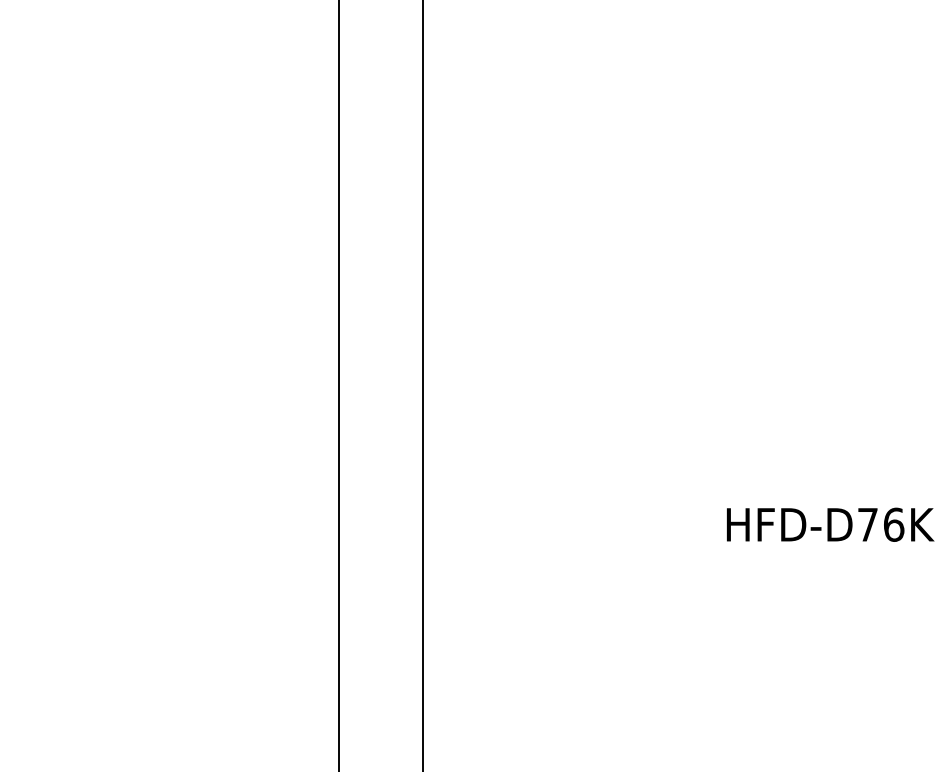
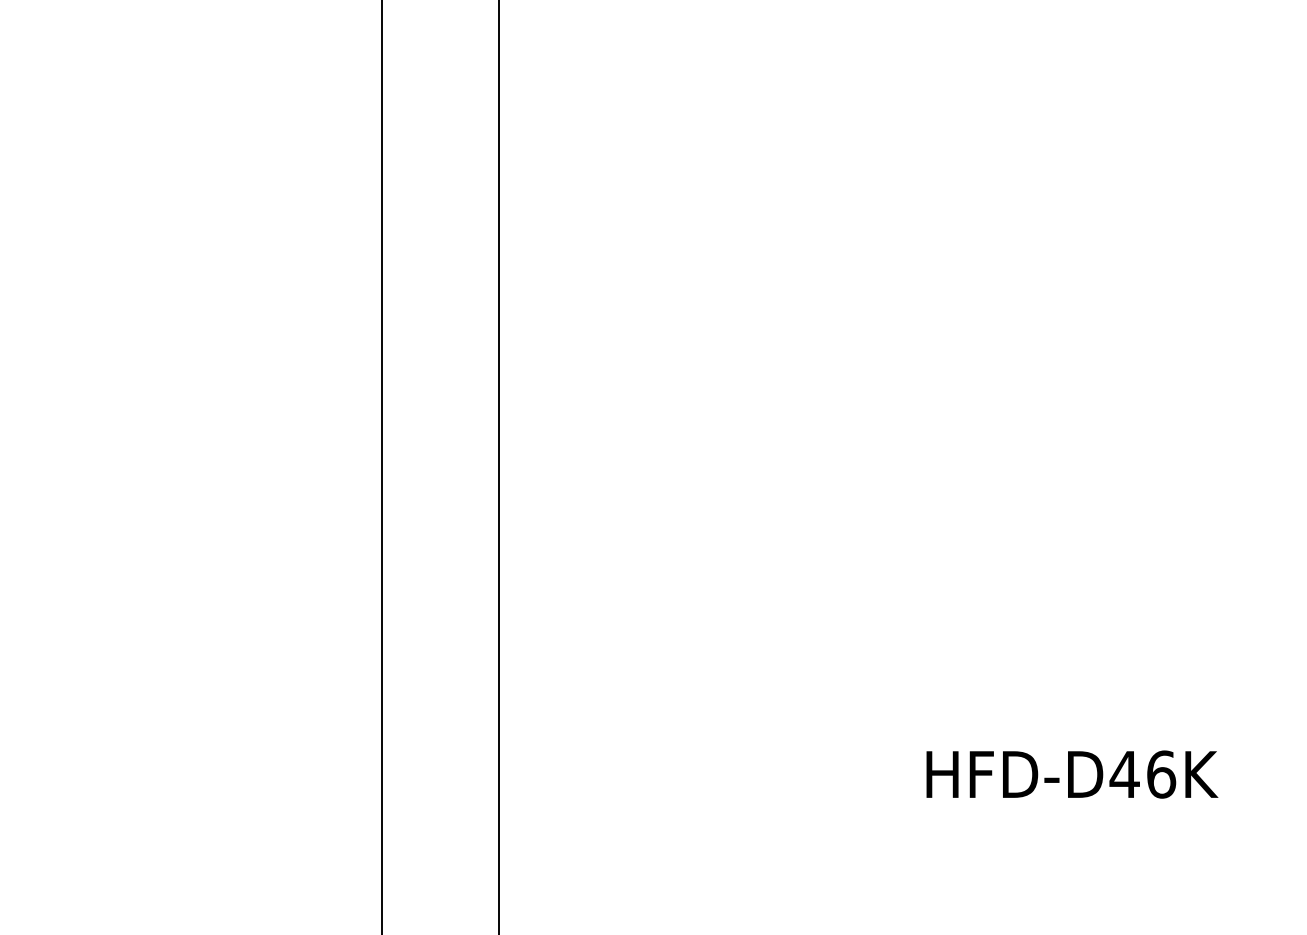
text: (867, 524) -> (1124, 774), HFD-D76K -> HFD-D46K

